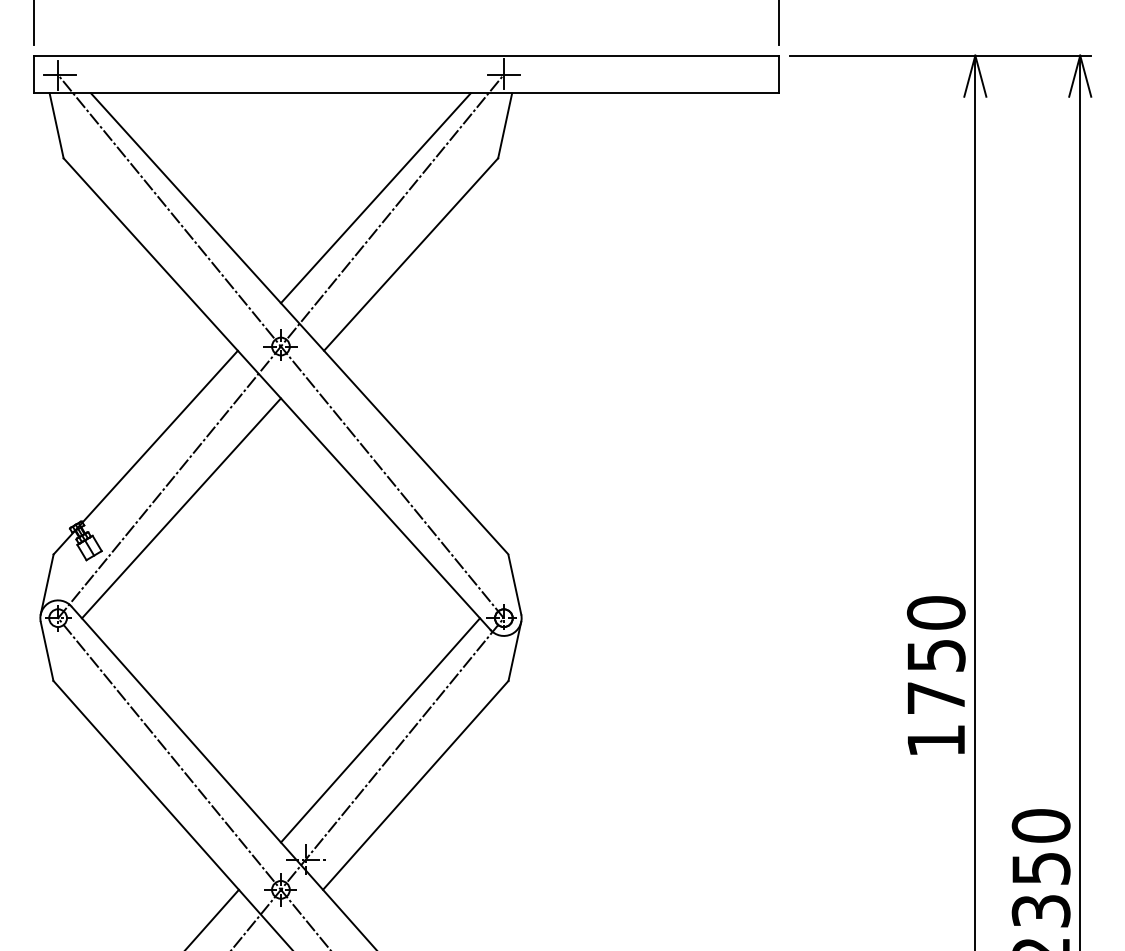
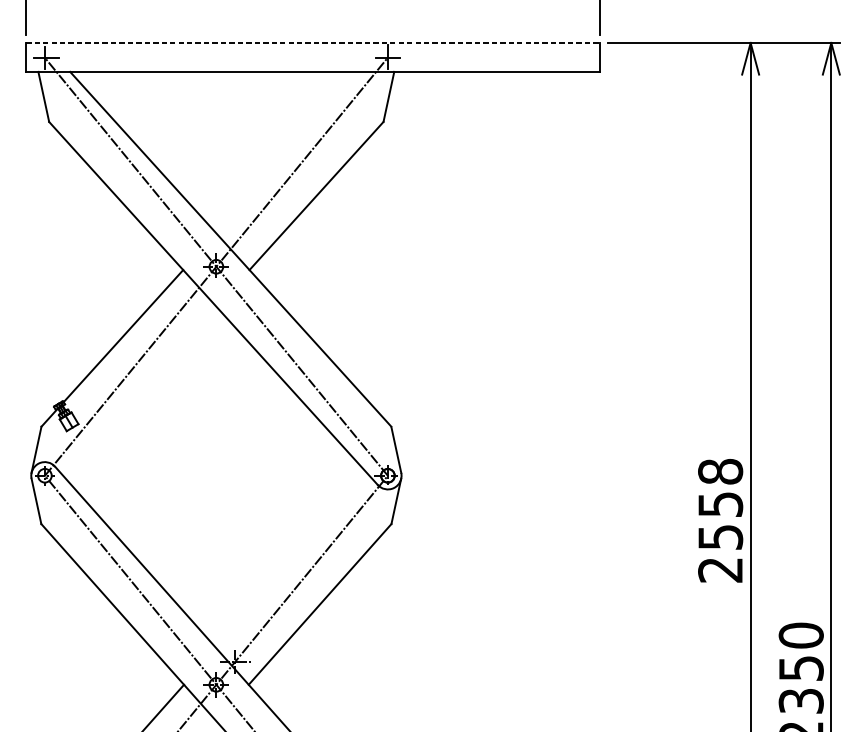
line: (406, 55) -> (312, 42), solid -> dashed
line: (375, 198) -> (289, 152), removed
line: (181, 508) -> (139, 391), removed
text: (935, 676) -> (719, 520), 1750 -> 2558
line: (380, 730) -> (292, 562), removed

